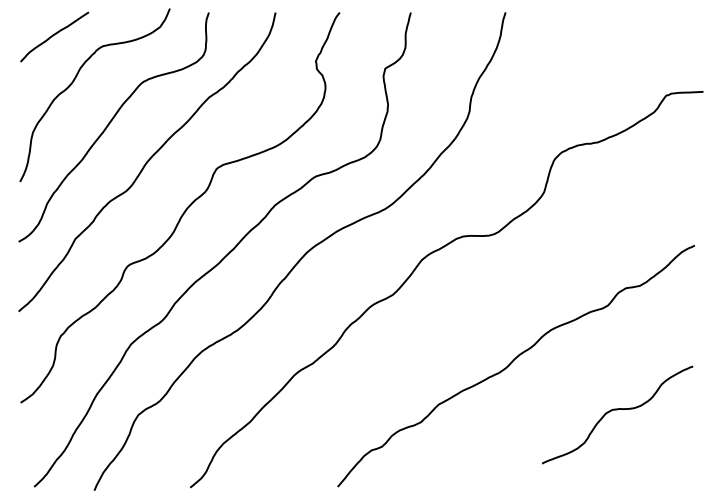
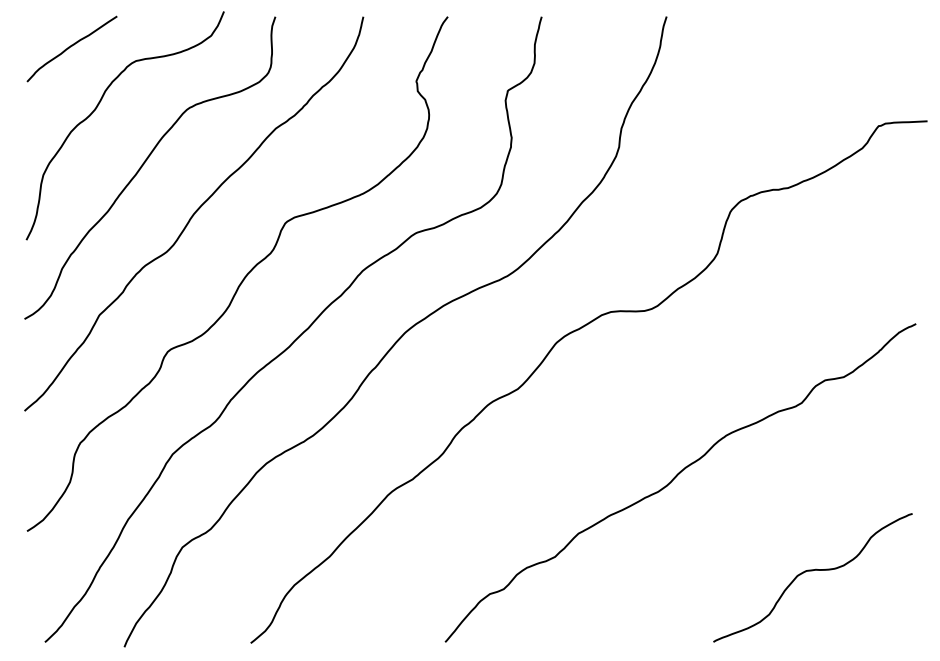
curve: (617, 410) -> (812, 571), moved

